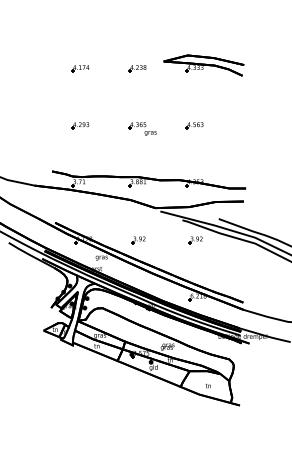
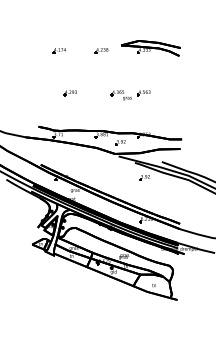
part: (79, 126) -> (69, 93), moved
part: (141, 129) -> (120, 95), moved
part: (138, 239) -> (120, 142), moved

